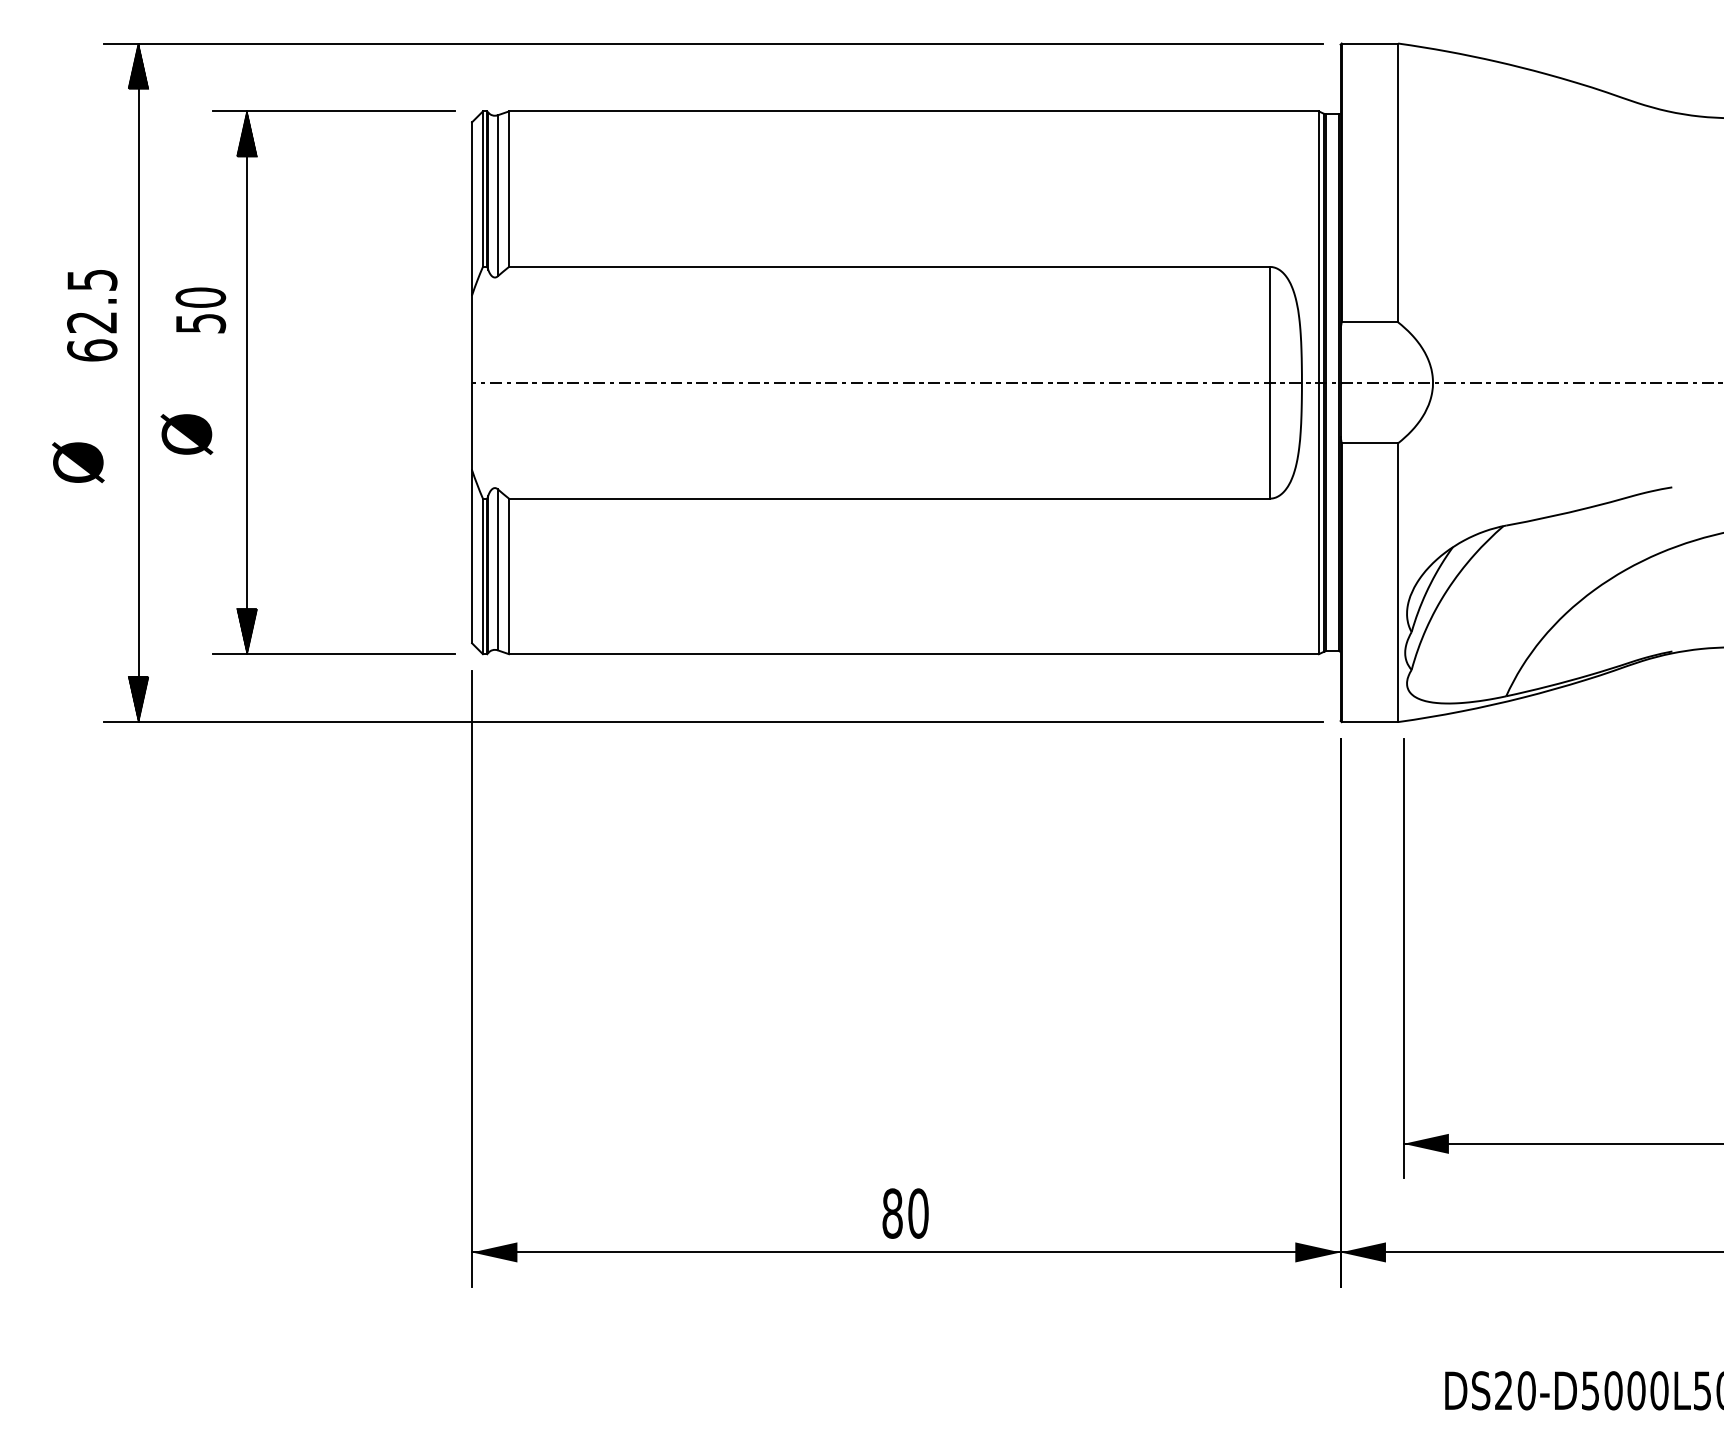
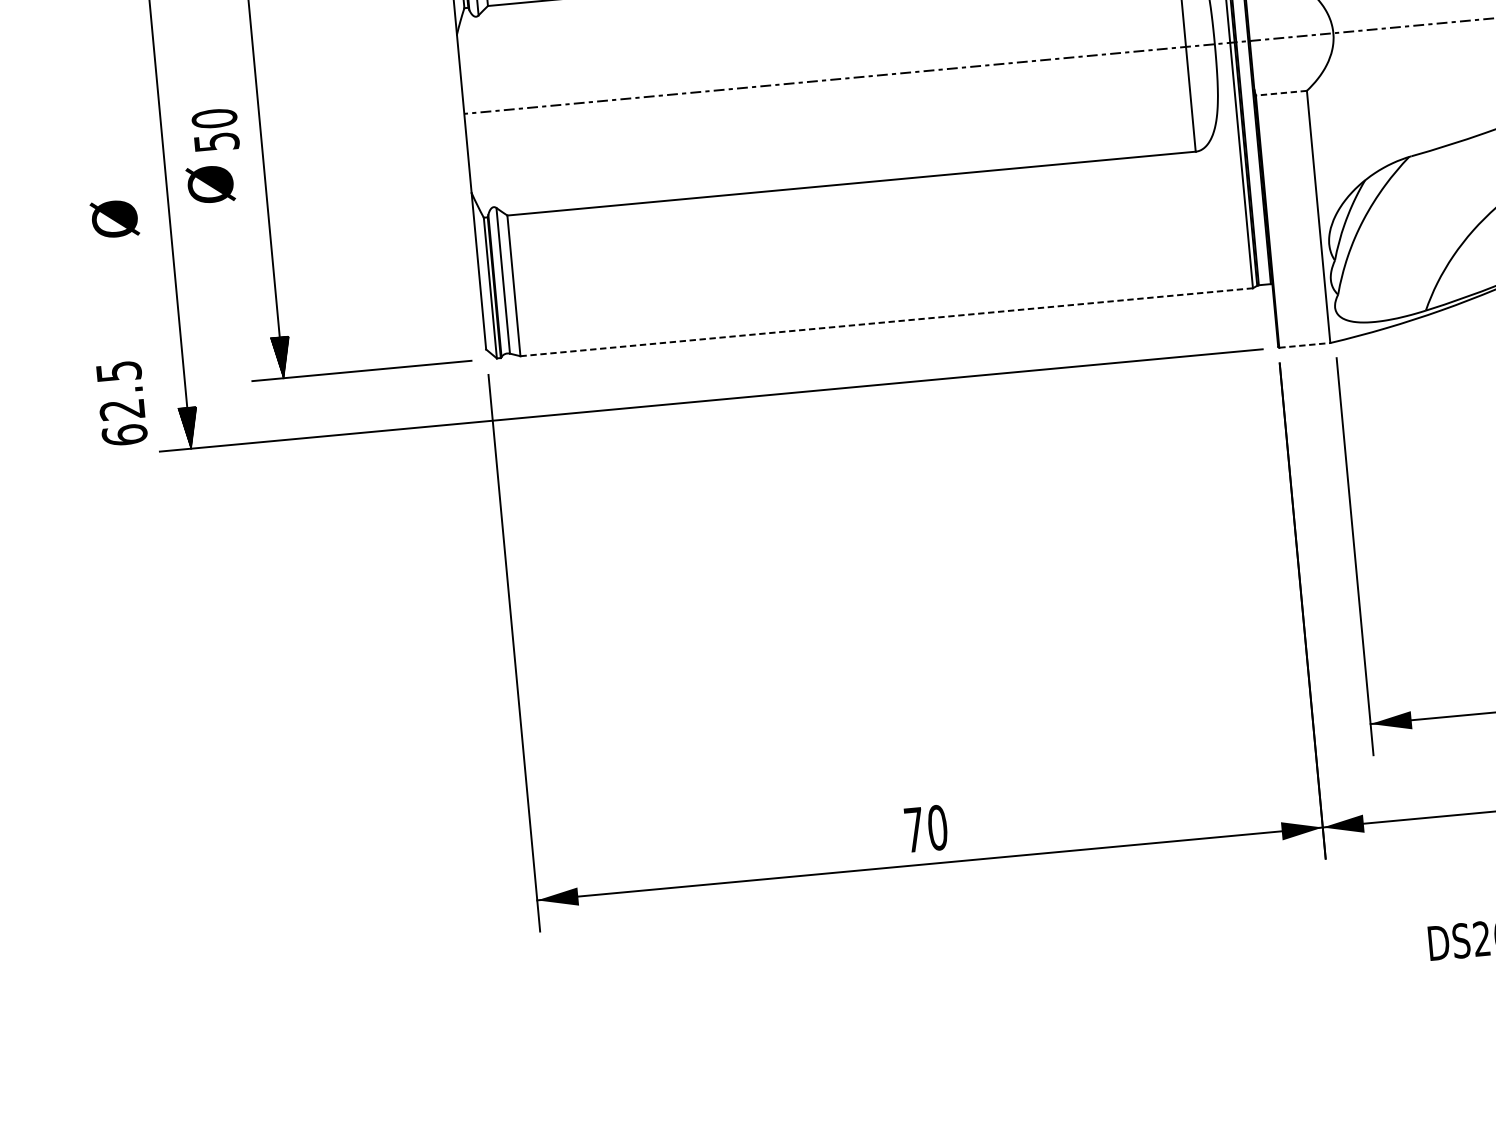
text: (200, 310) -> (215, 130), moved
text: (92, 315) -> (122, 403), moved
line: (1369, 443) -> (1281, 93), solid -> dashed
line: (913, 654) -> (886, 322), solid -> dashed
line: (1370, 722) -> (1305, 345), solid -> dashed
text: (892, 1213) -> (914, 829), 80 -> 70

